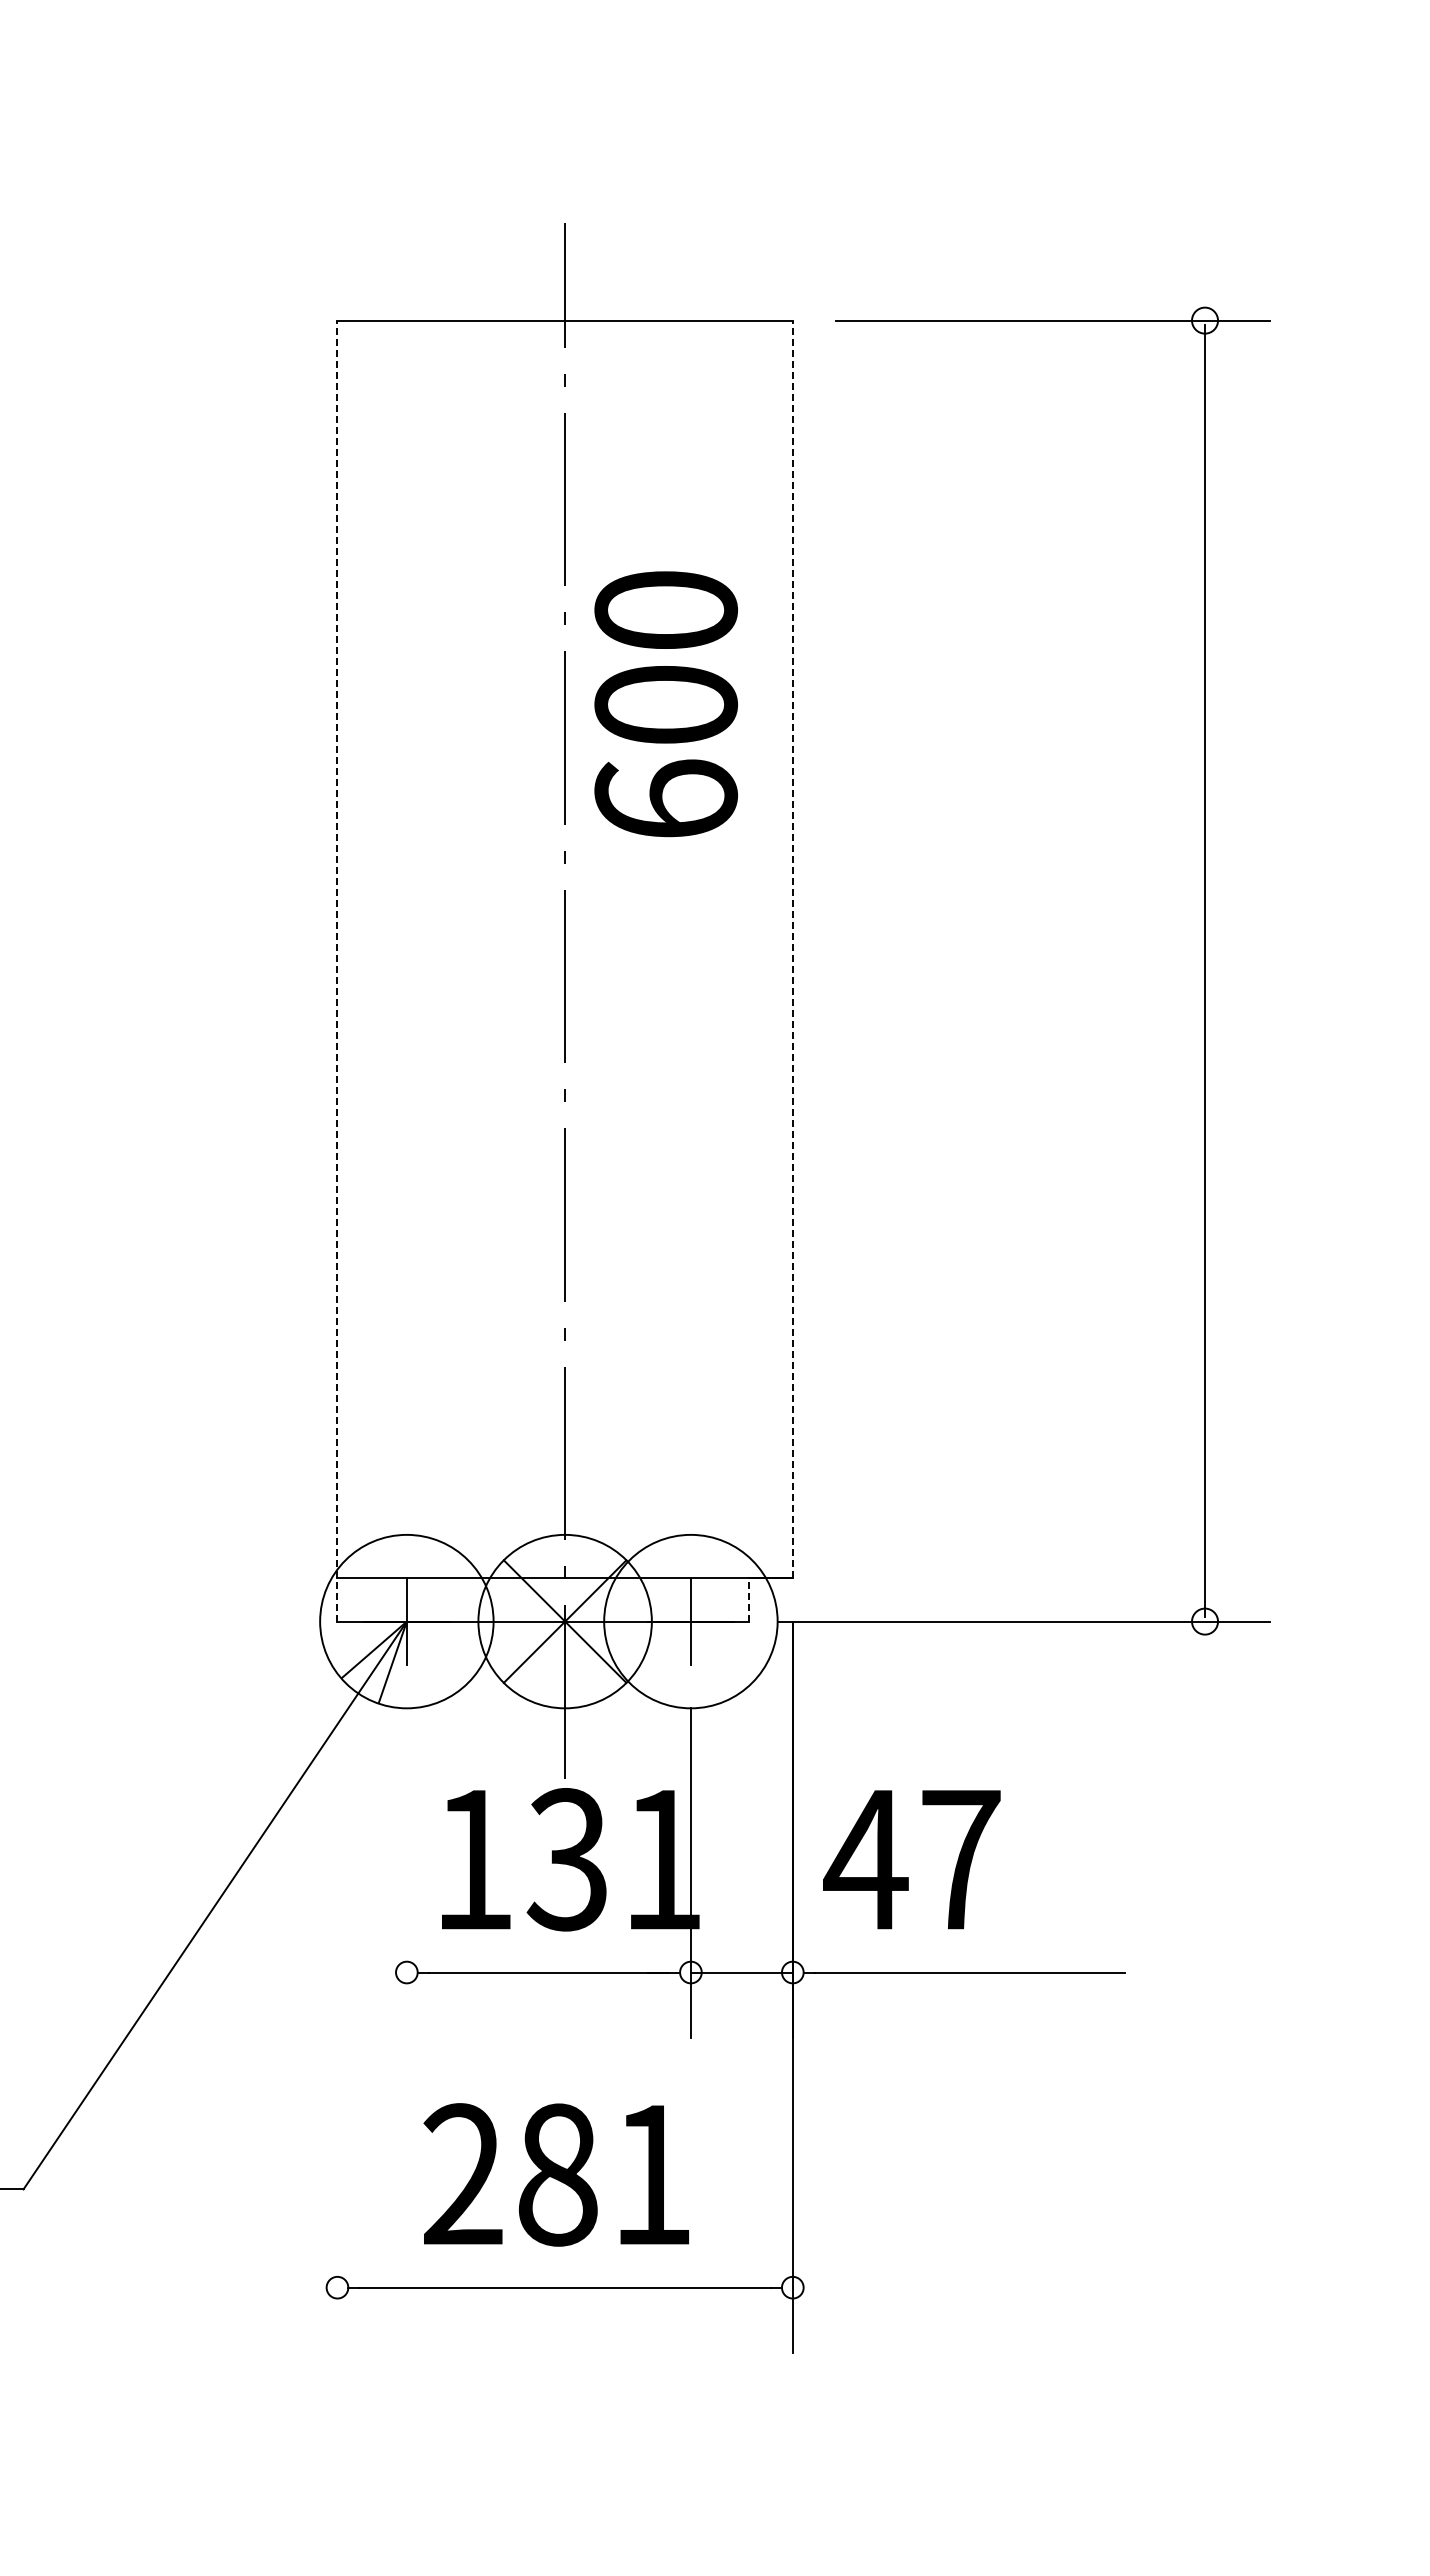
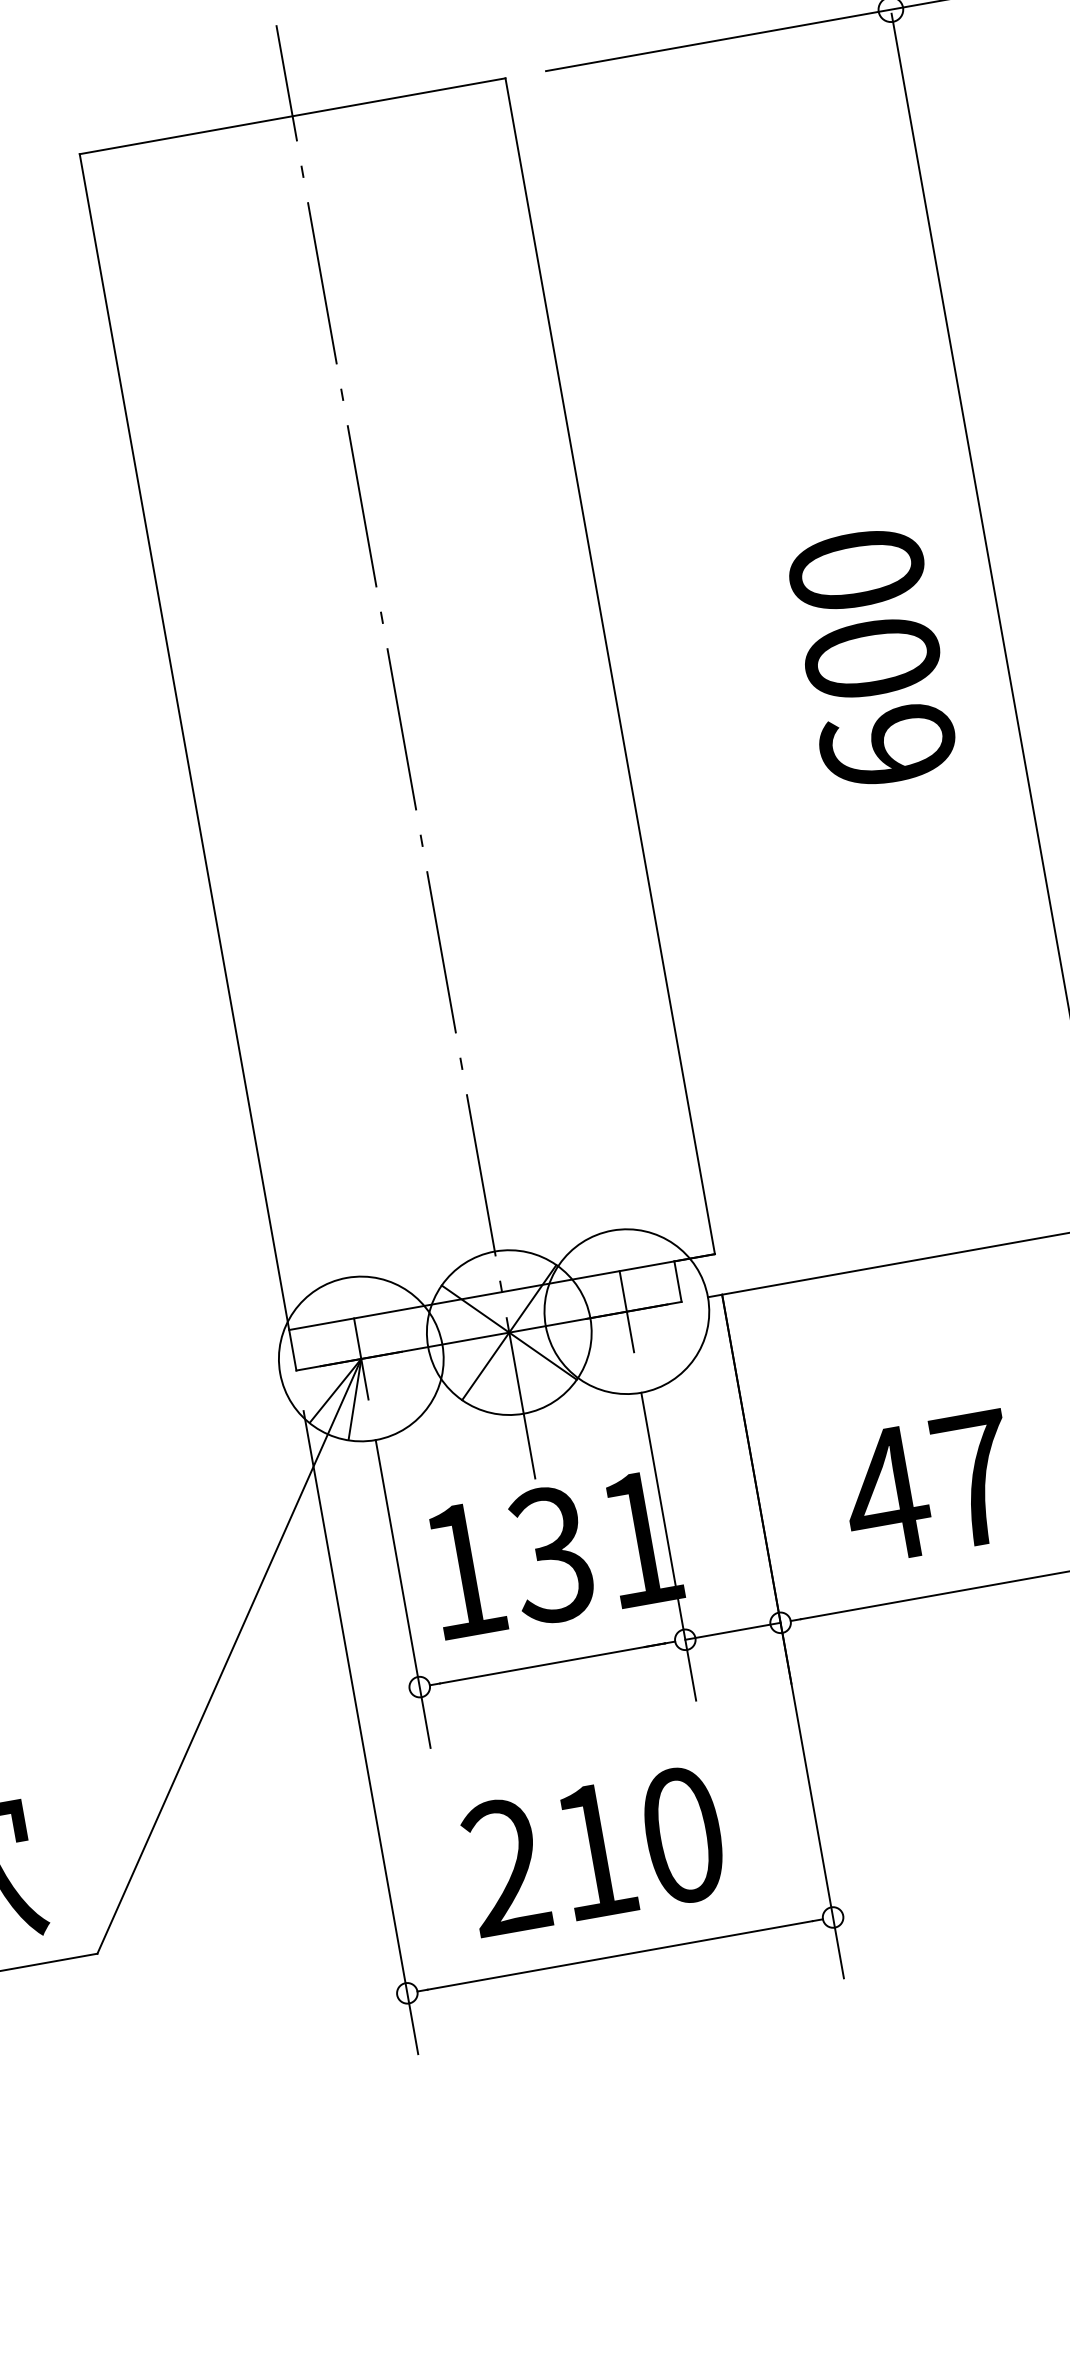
text: (665, 704) -> (871, 658), moved
line: (792, 949) -> (609, 666), dashed -> solid
line: (337, 970) -> (188, 761), dashed -> solid
line: (749, 1599) -> (677, 1281), dashed -> solid
text: (911, 1859) -> (928, 1487), moved
line: (406, 1872) -> (402, 1593), added
line: (337, 2008) -> (360, 1732), added
text: (604, 2174) -> (638, 1843), 281 -> 210

